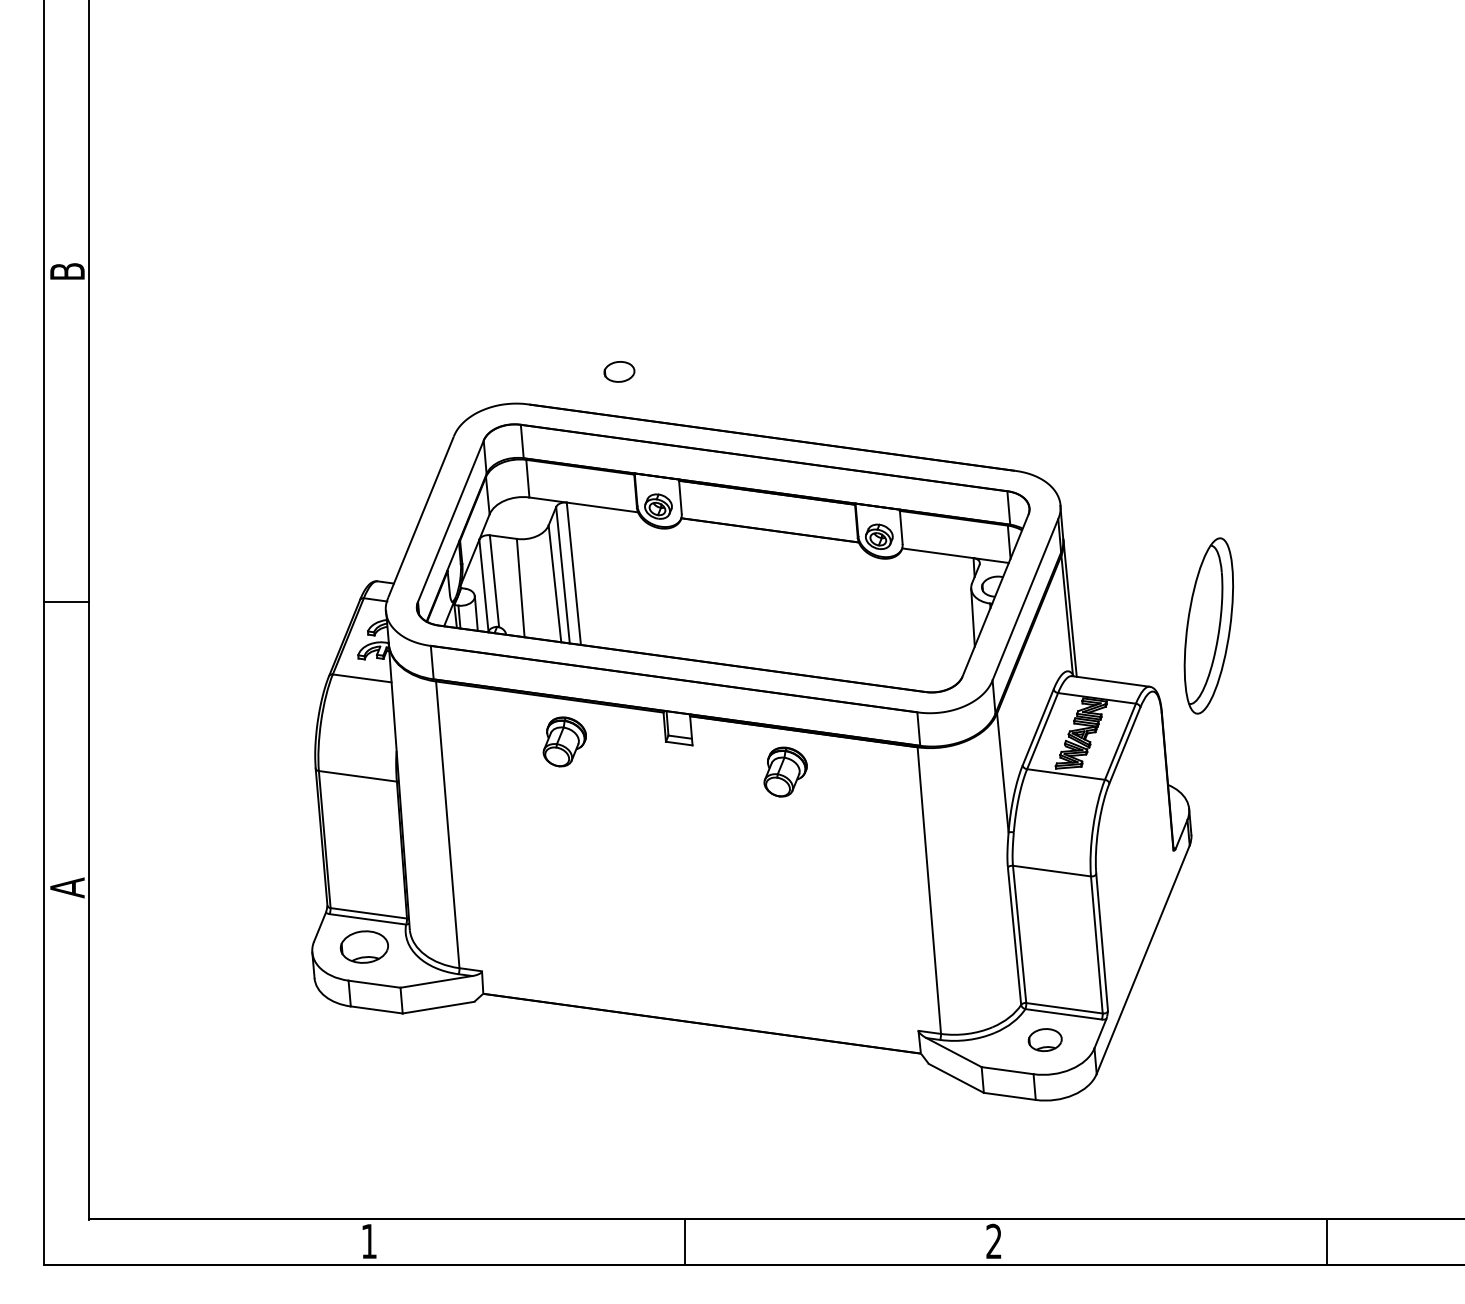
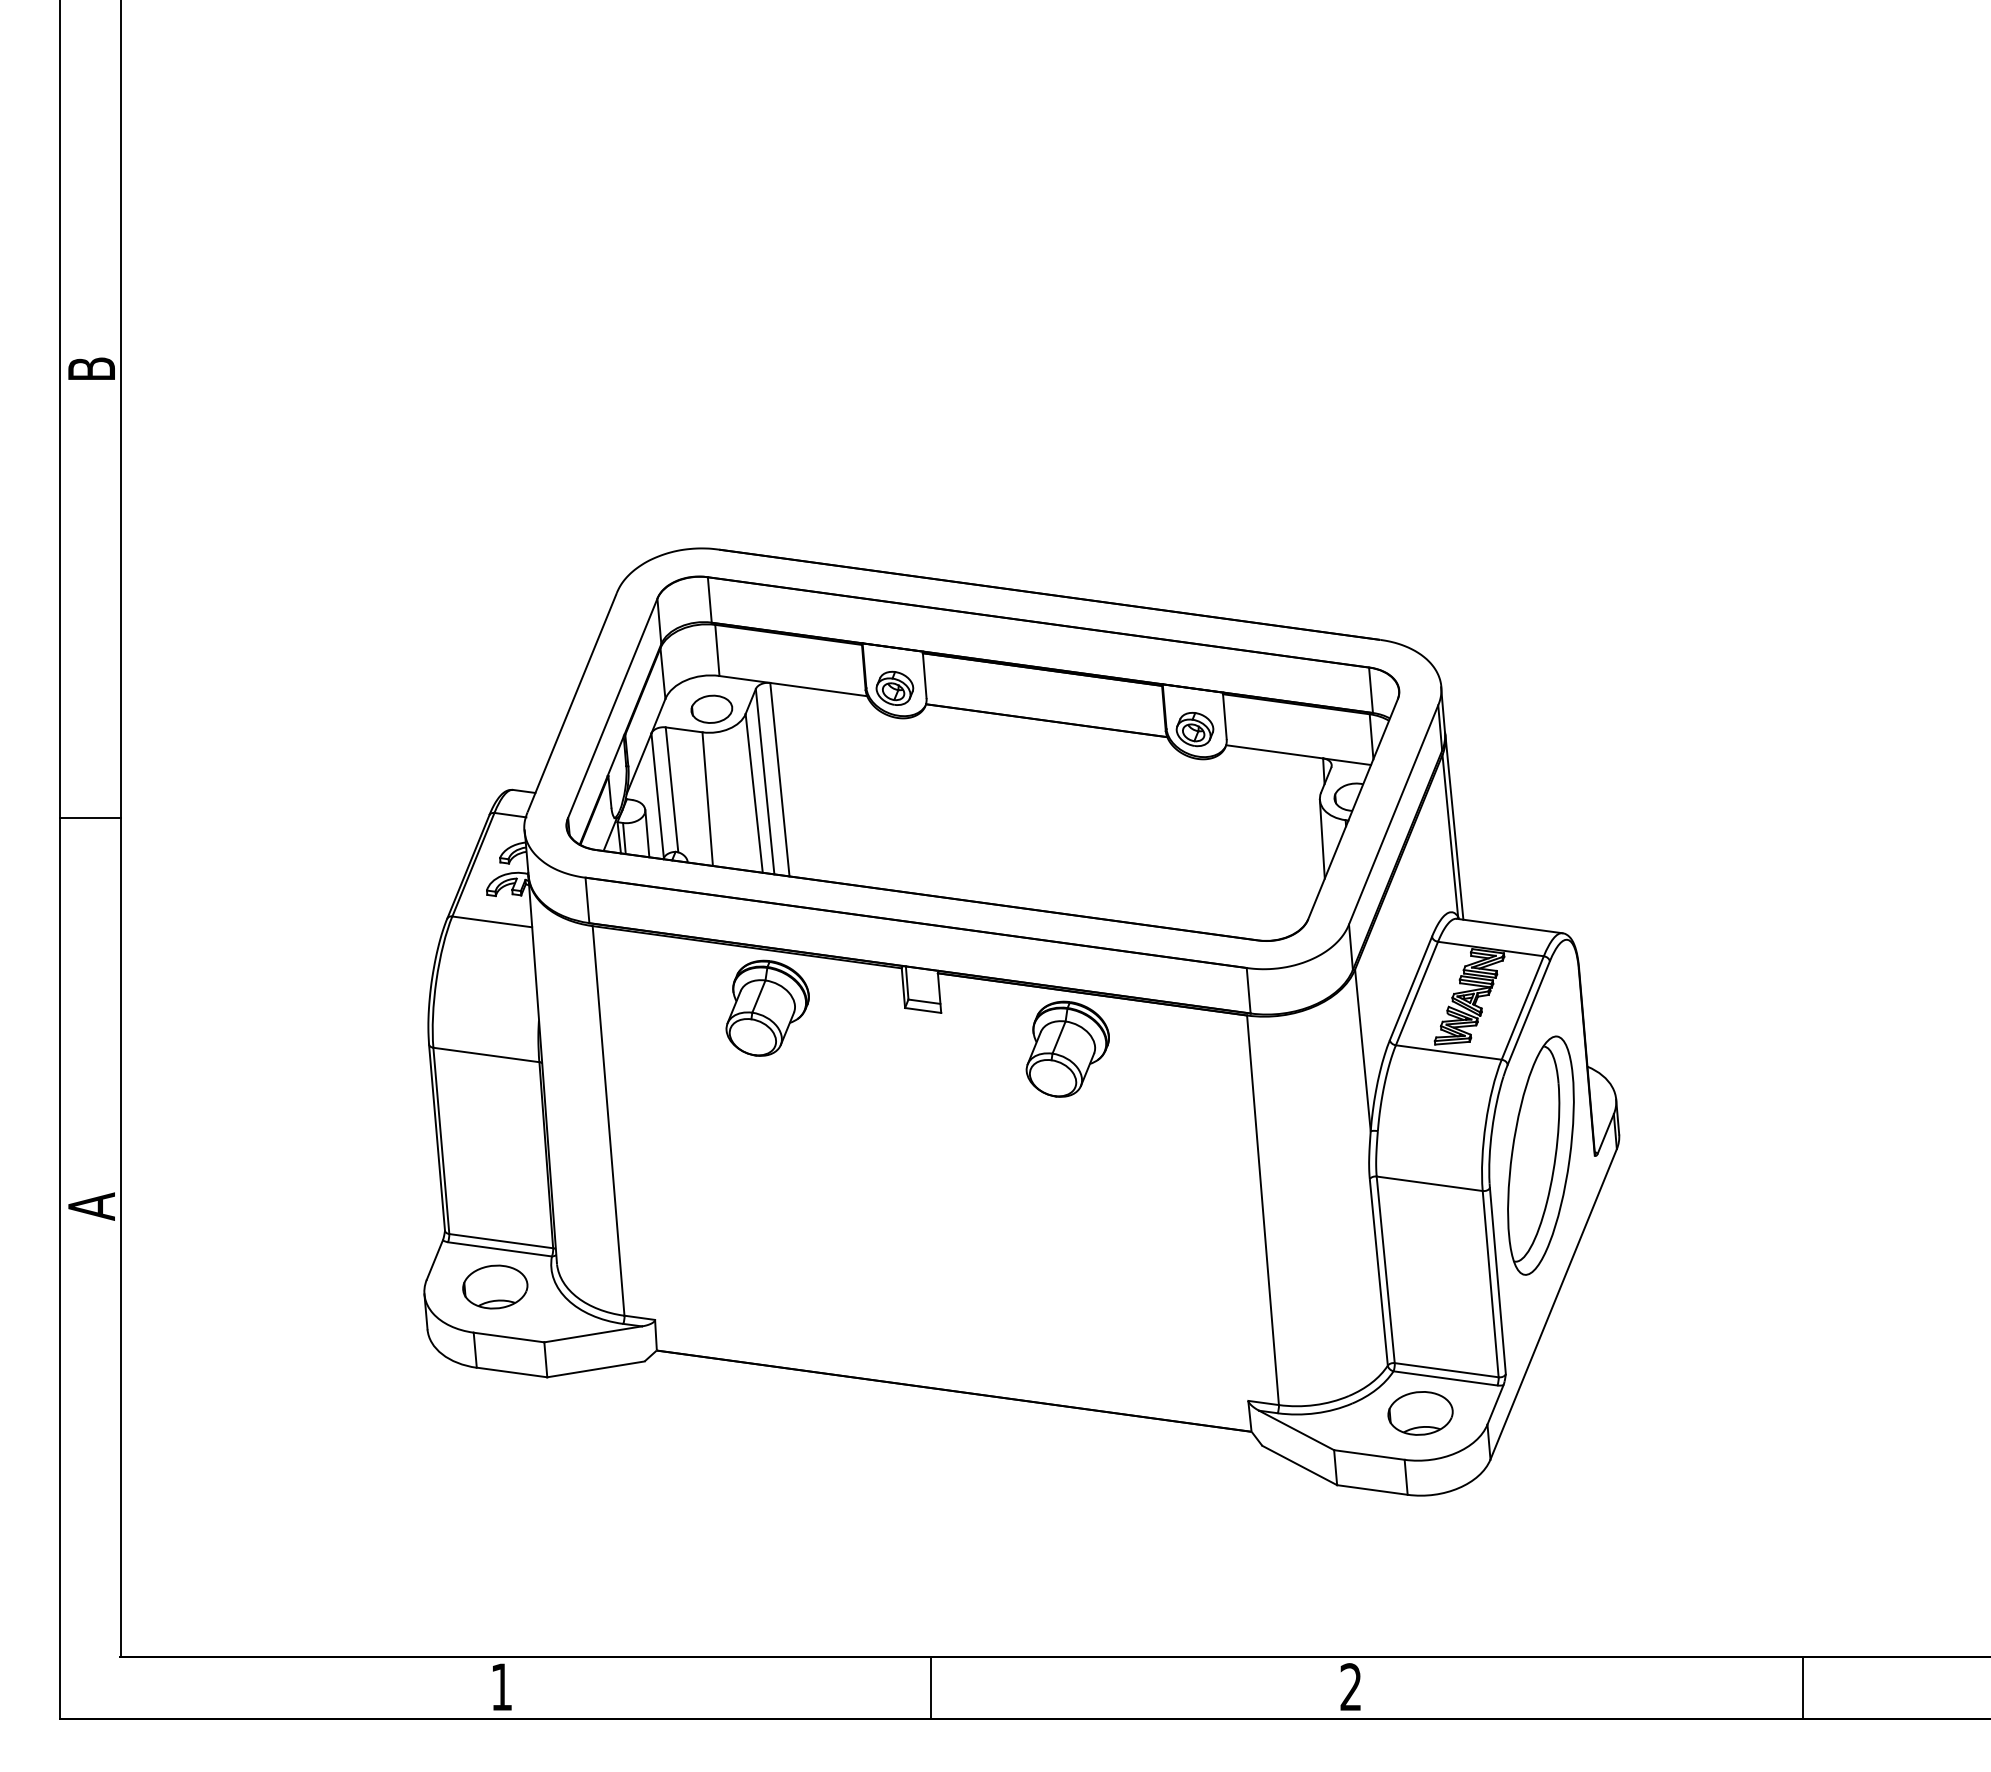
part: (619, 371) -> (711, 708), moved
part: (1208, 625) -> (1540, 1155), moved
part: (564, 741) -> (767, 1007), size x1.43
part: (785, 771) -> (1067, 1048), size x1.43
part: (1045, 1040) -> (1420, 1413), size x1.43

